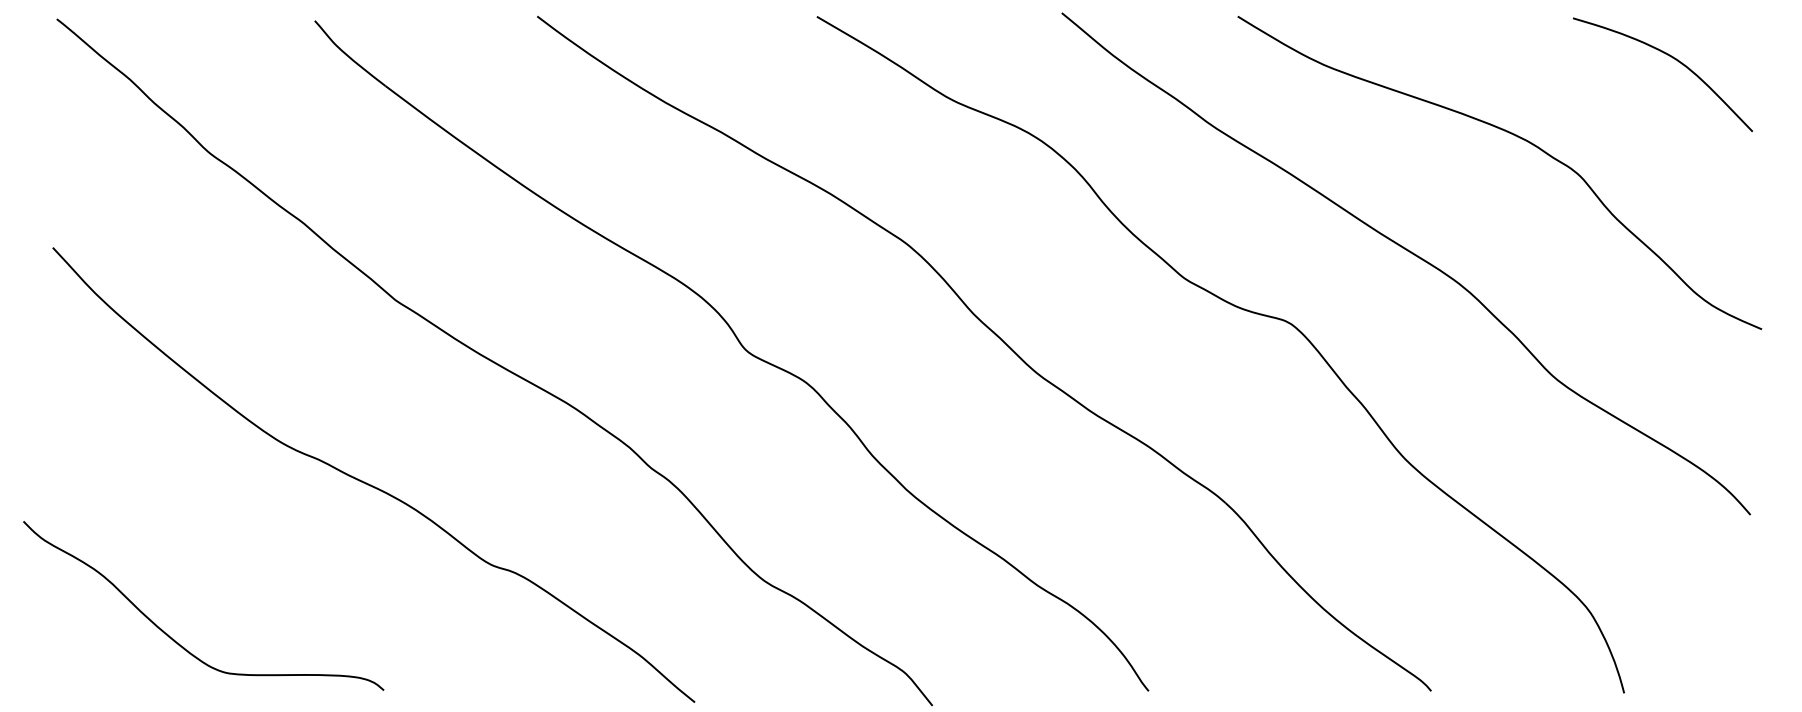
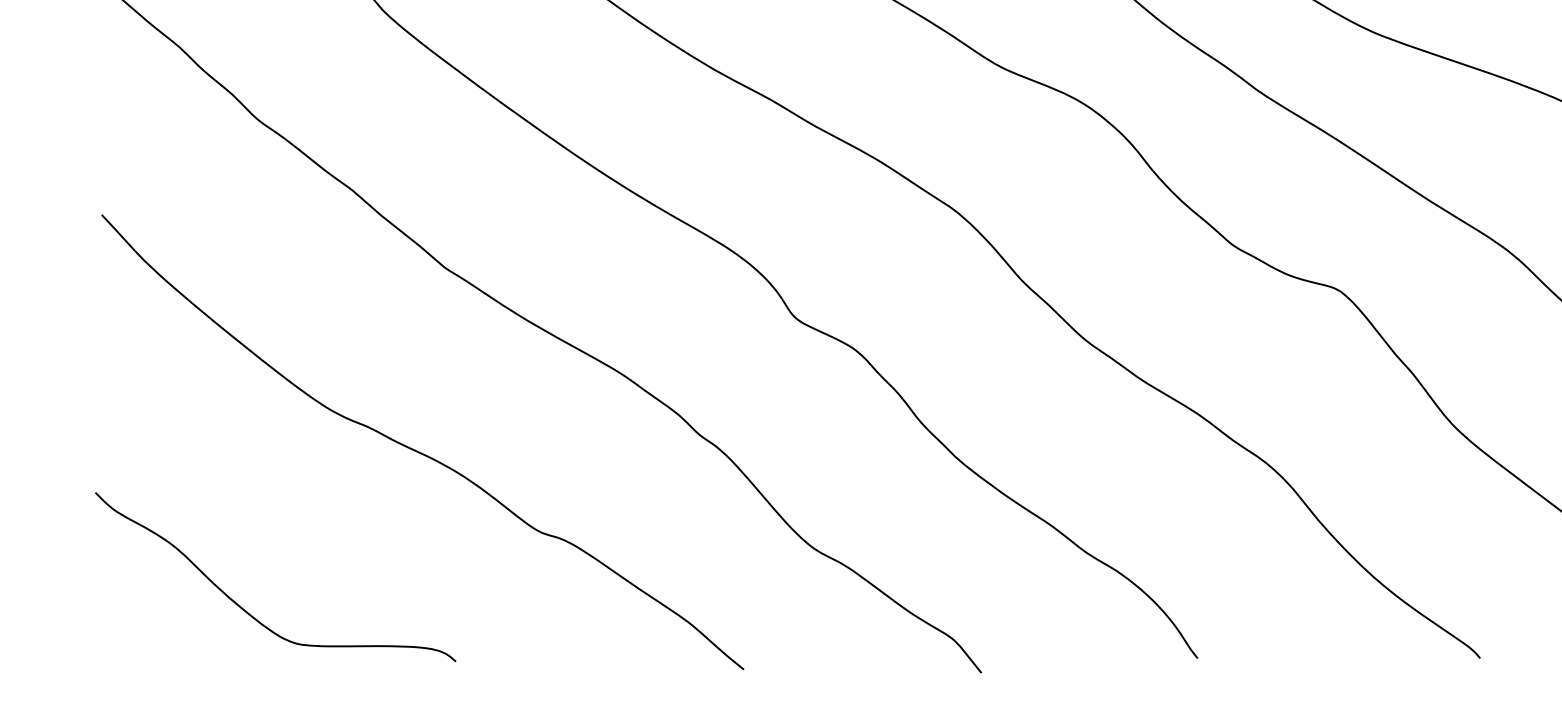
curve: (173, 638) -> (245, 609), moved

